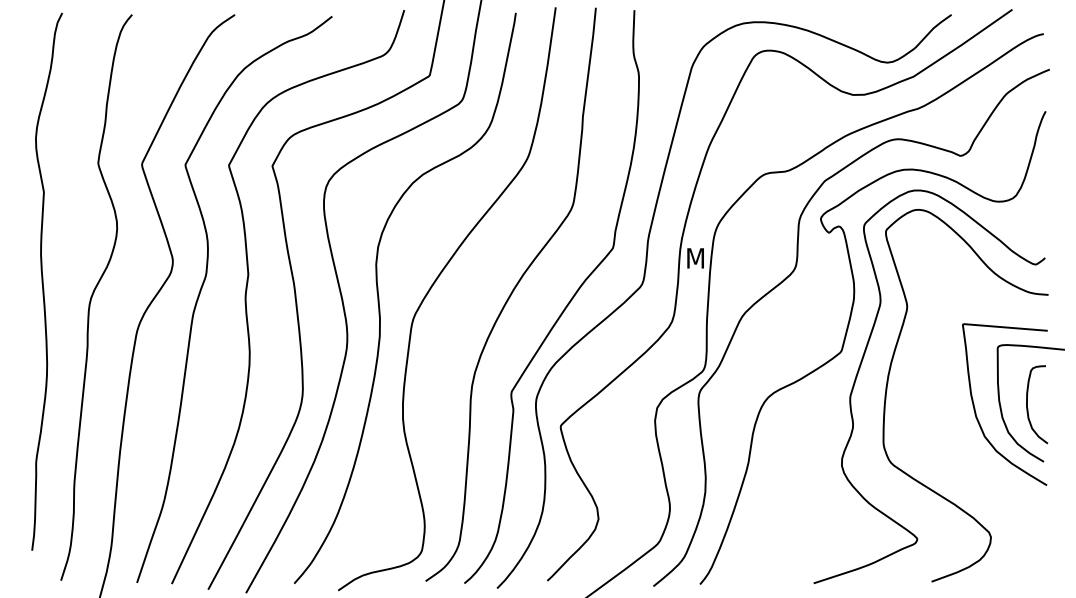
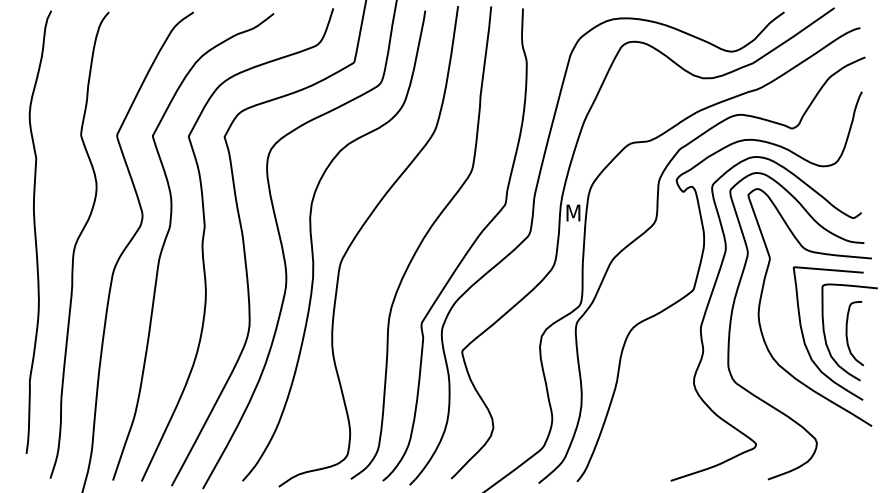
curve: (925, 358) -> (762, 295), added

